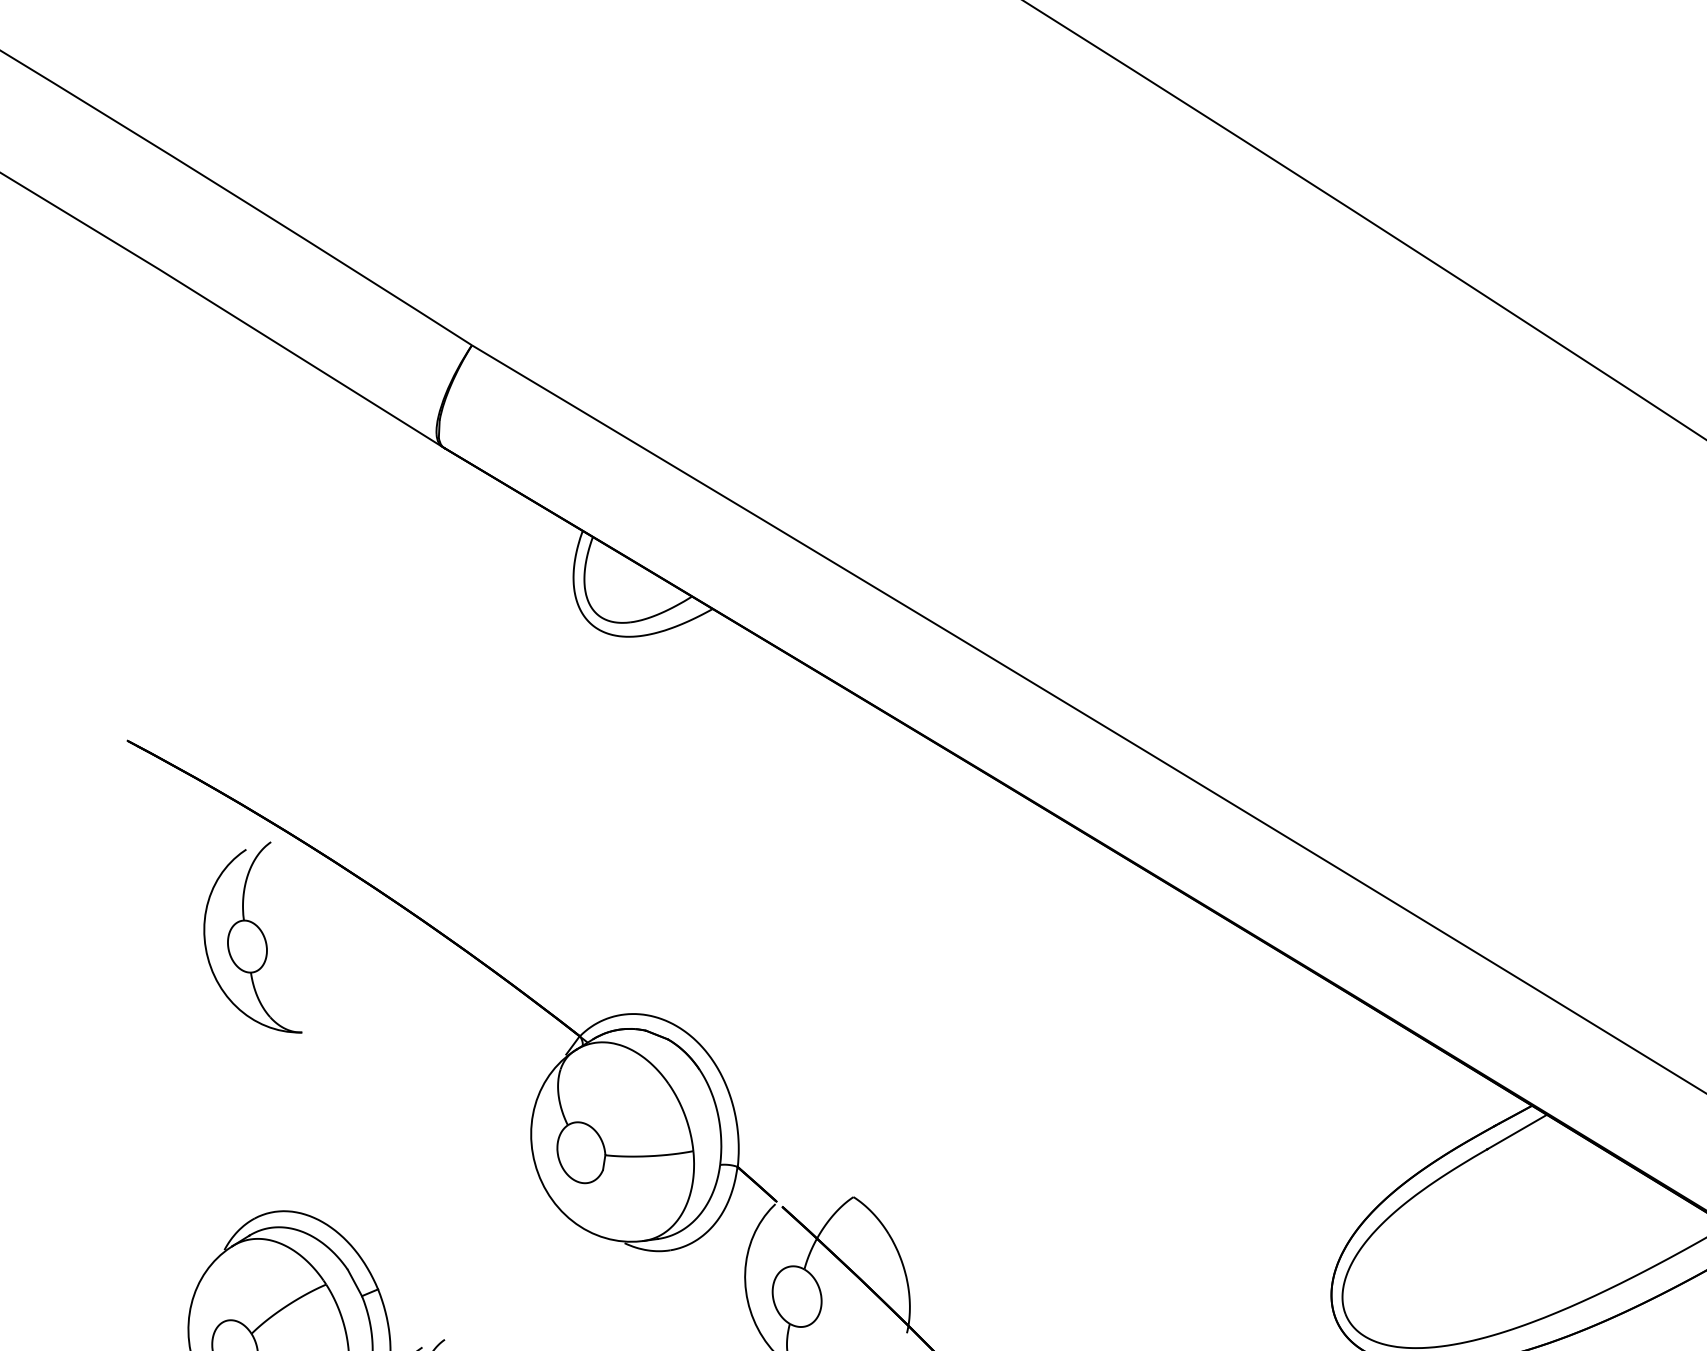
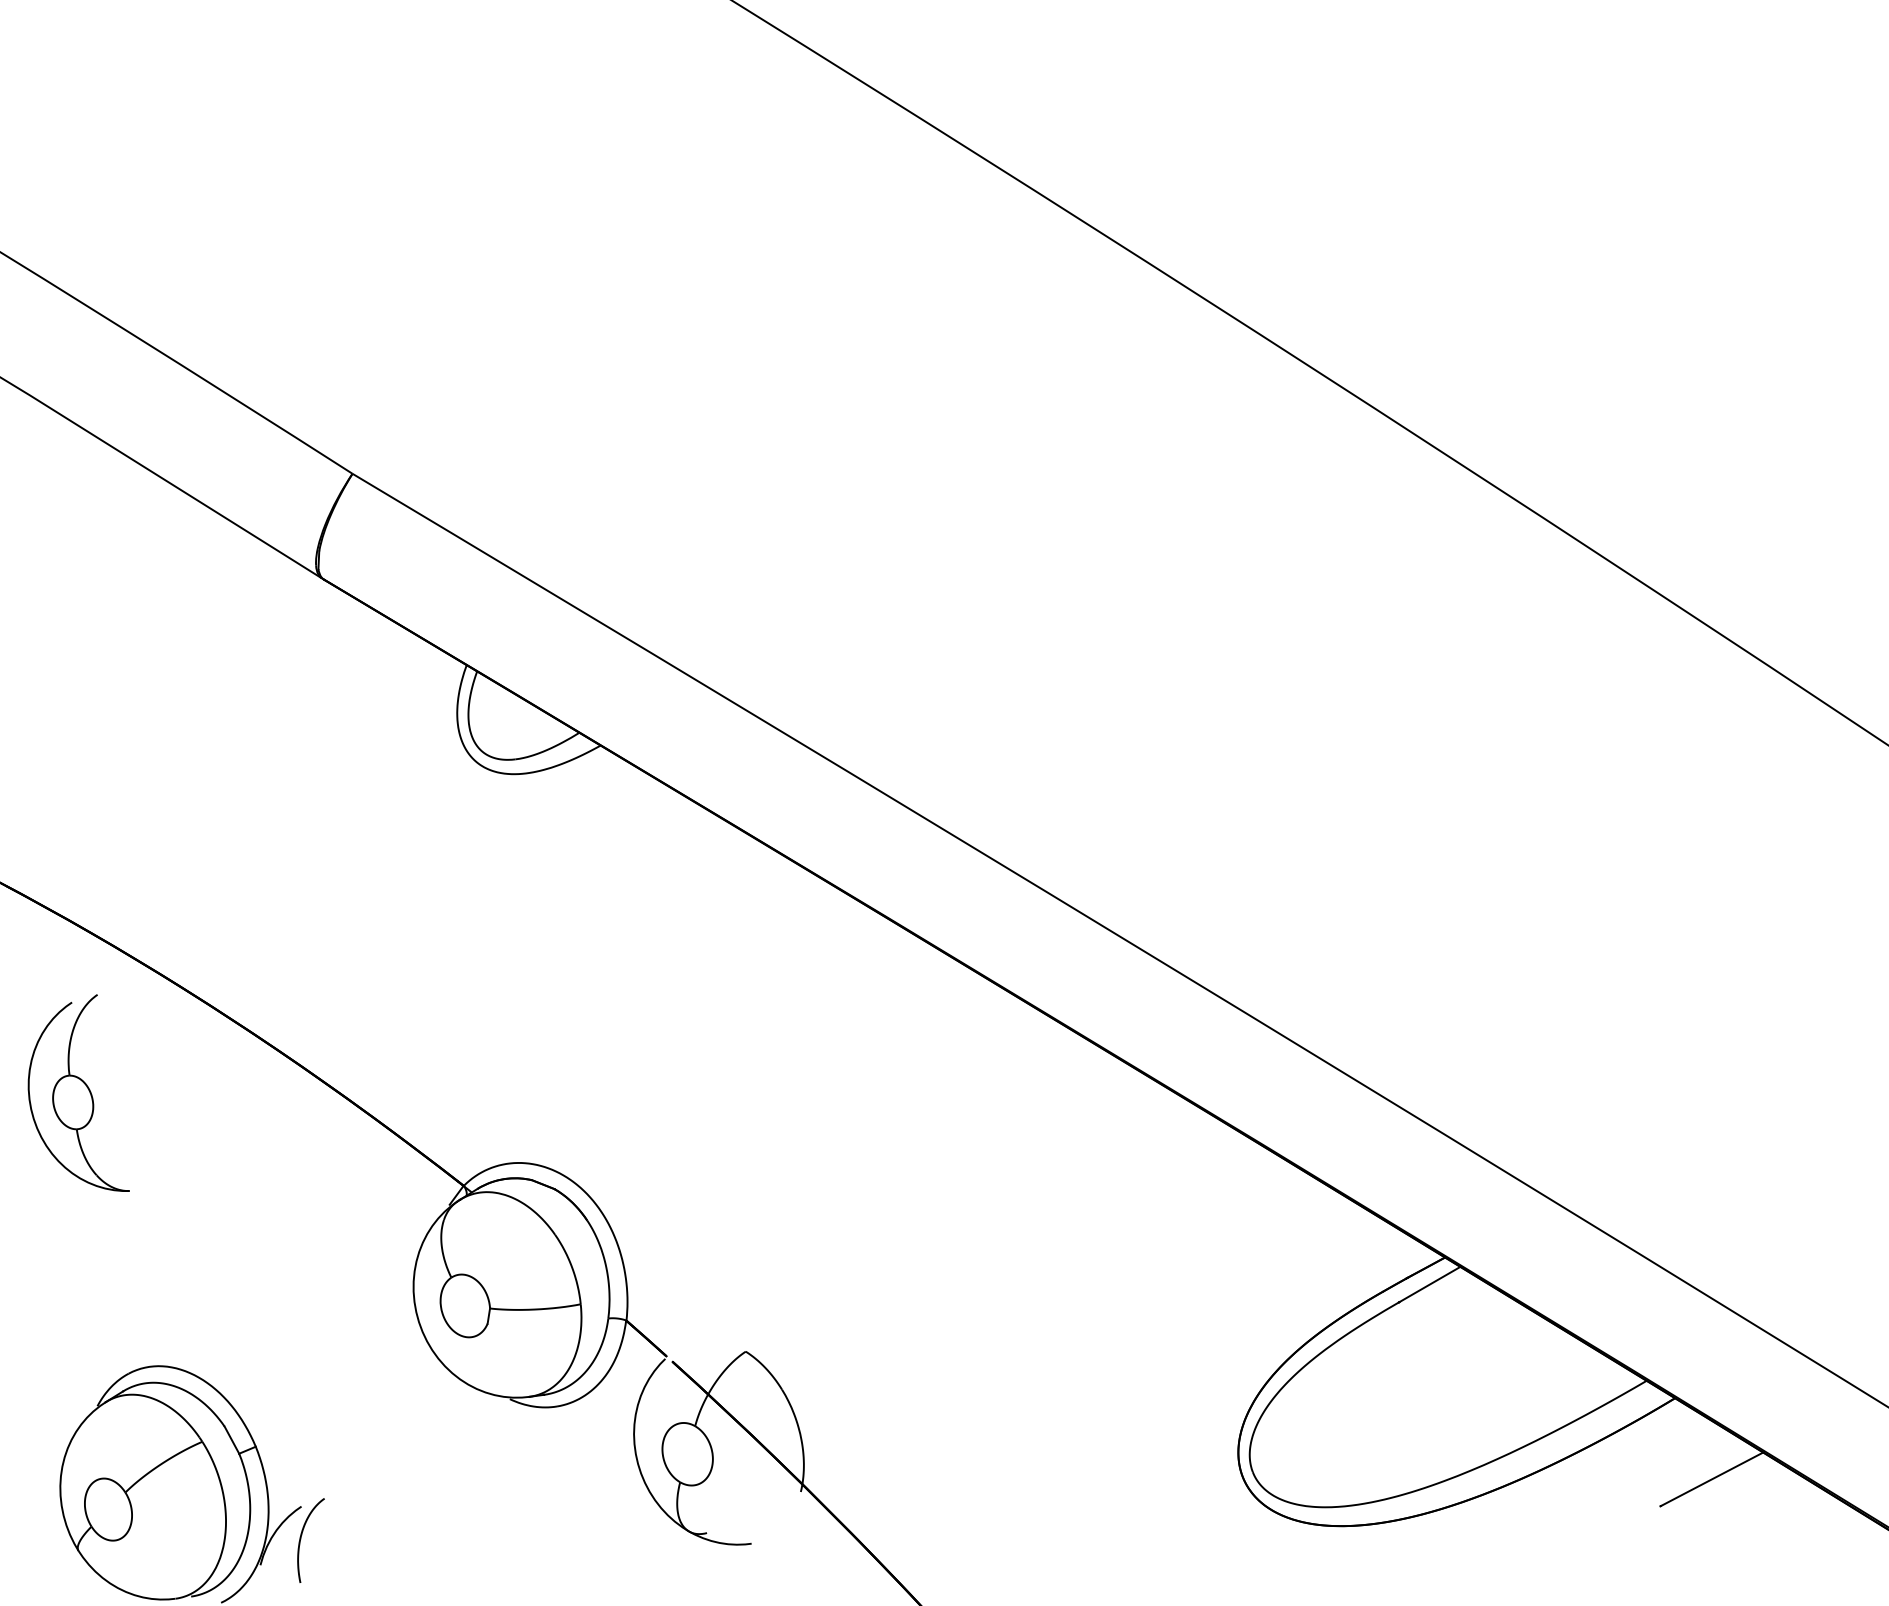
part: (252, 936) -> (78, 1092), moved

